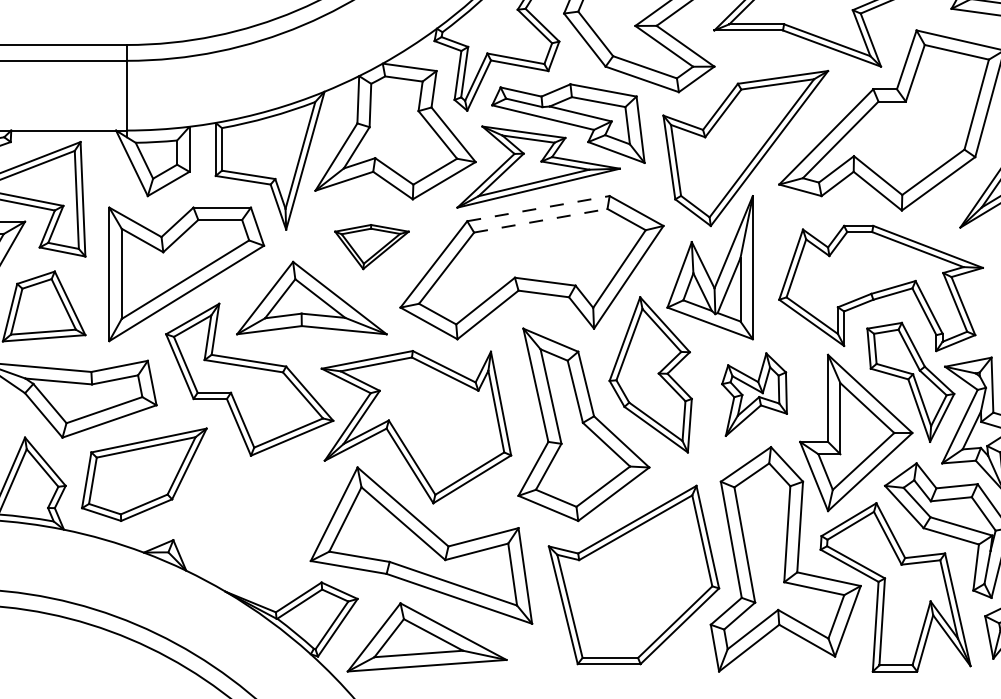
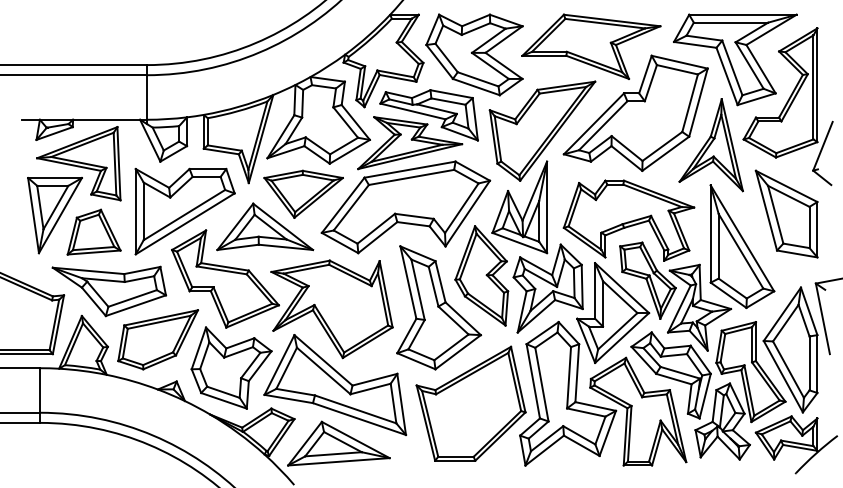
line: (539, 208) -> (410, 169), dashed -> solid
line: (542, 220) -> (412, 177), dashed -> solid
part: (371, 245) -> (303, 193), size x1.67
part: (753, 394) -> (547, 288), size x1.67
part: (259, 518) -> (231, 367), added

